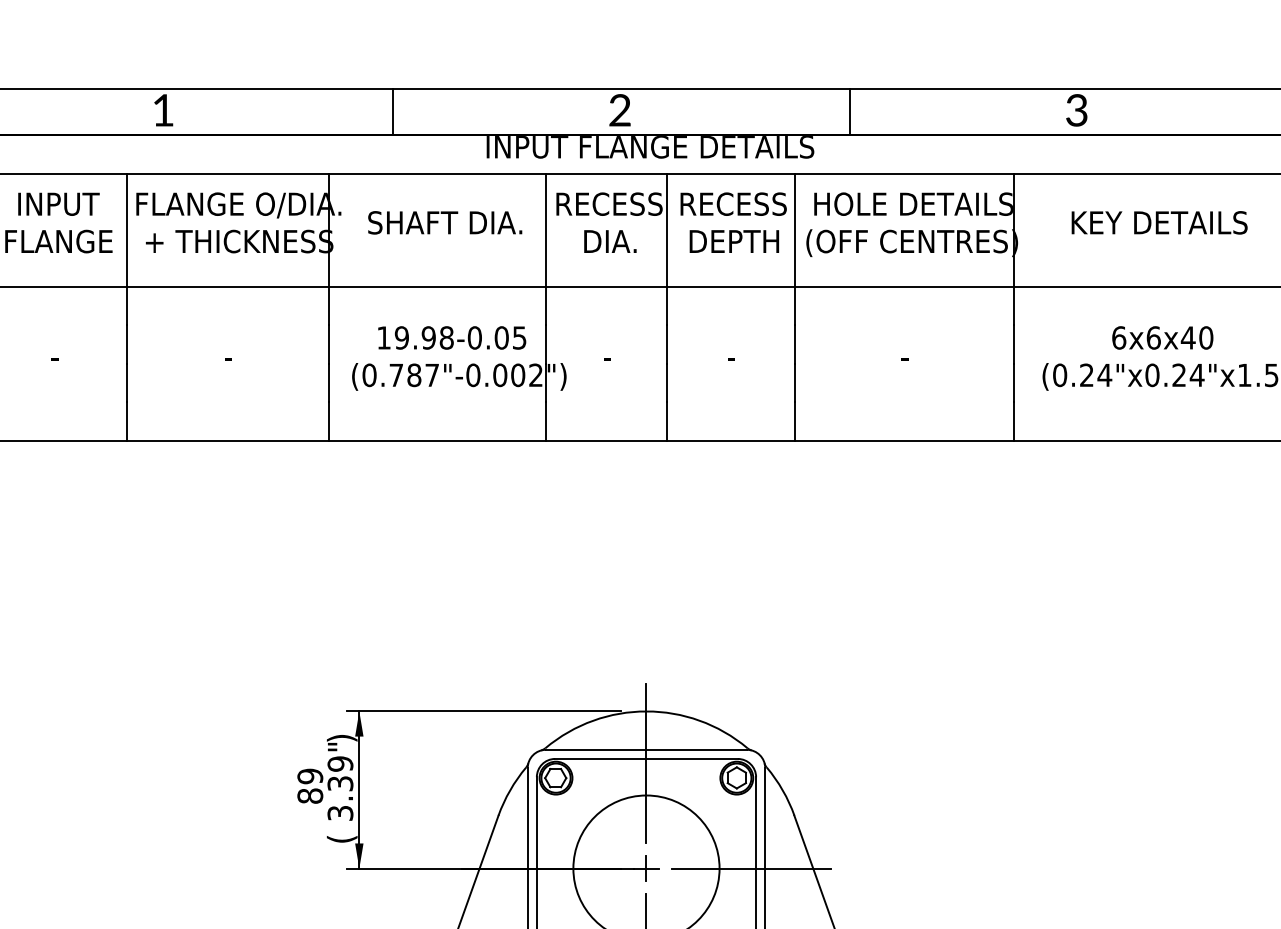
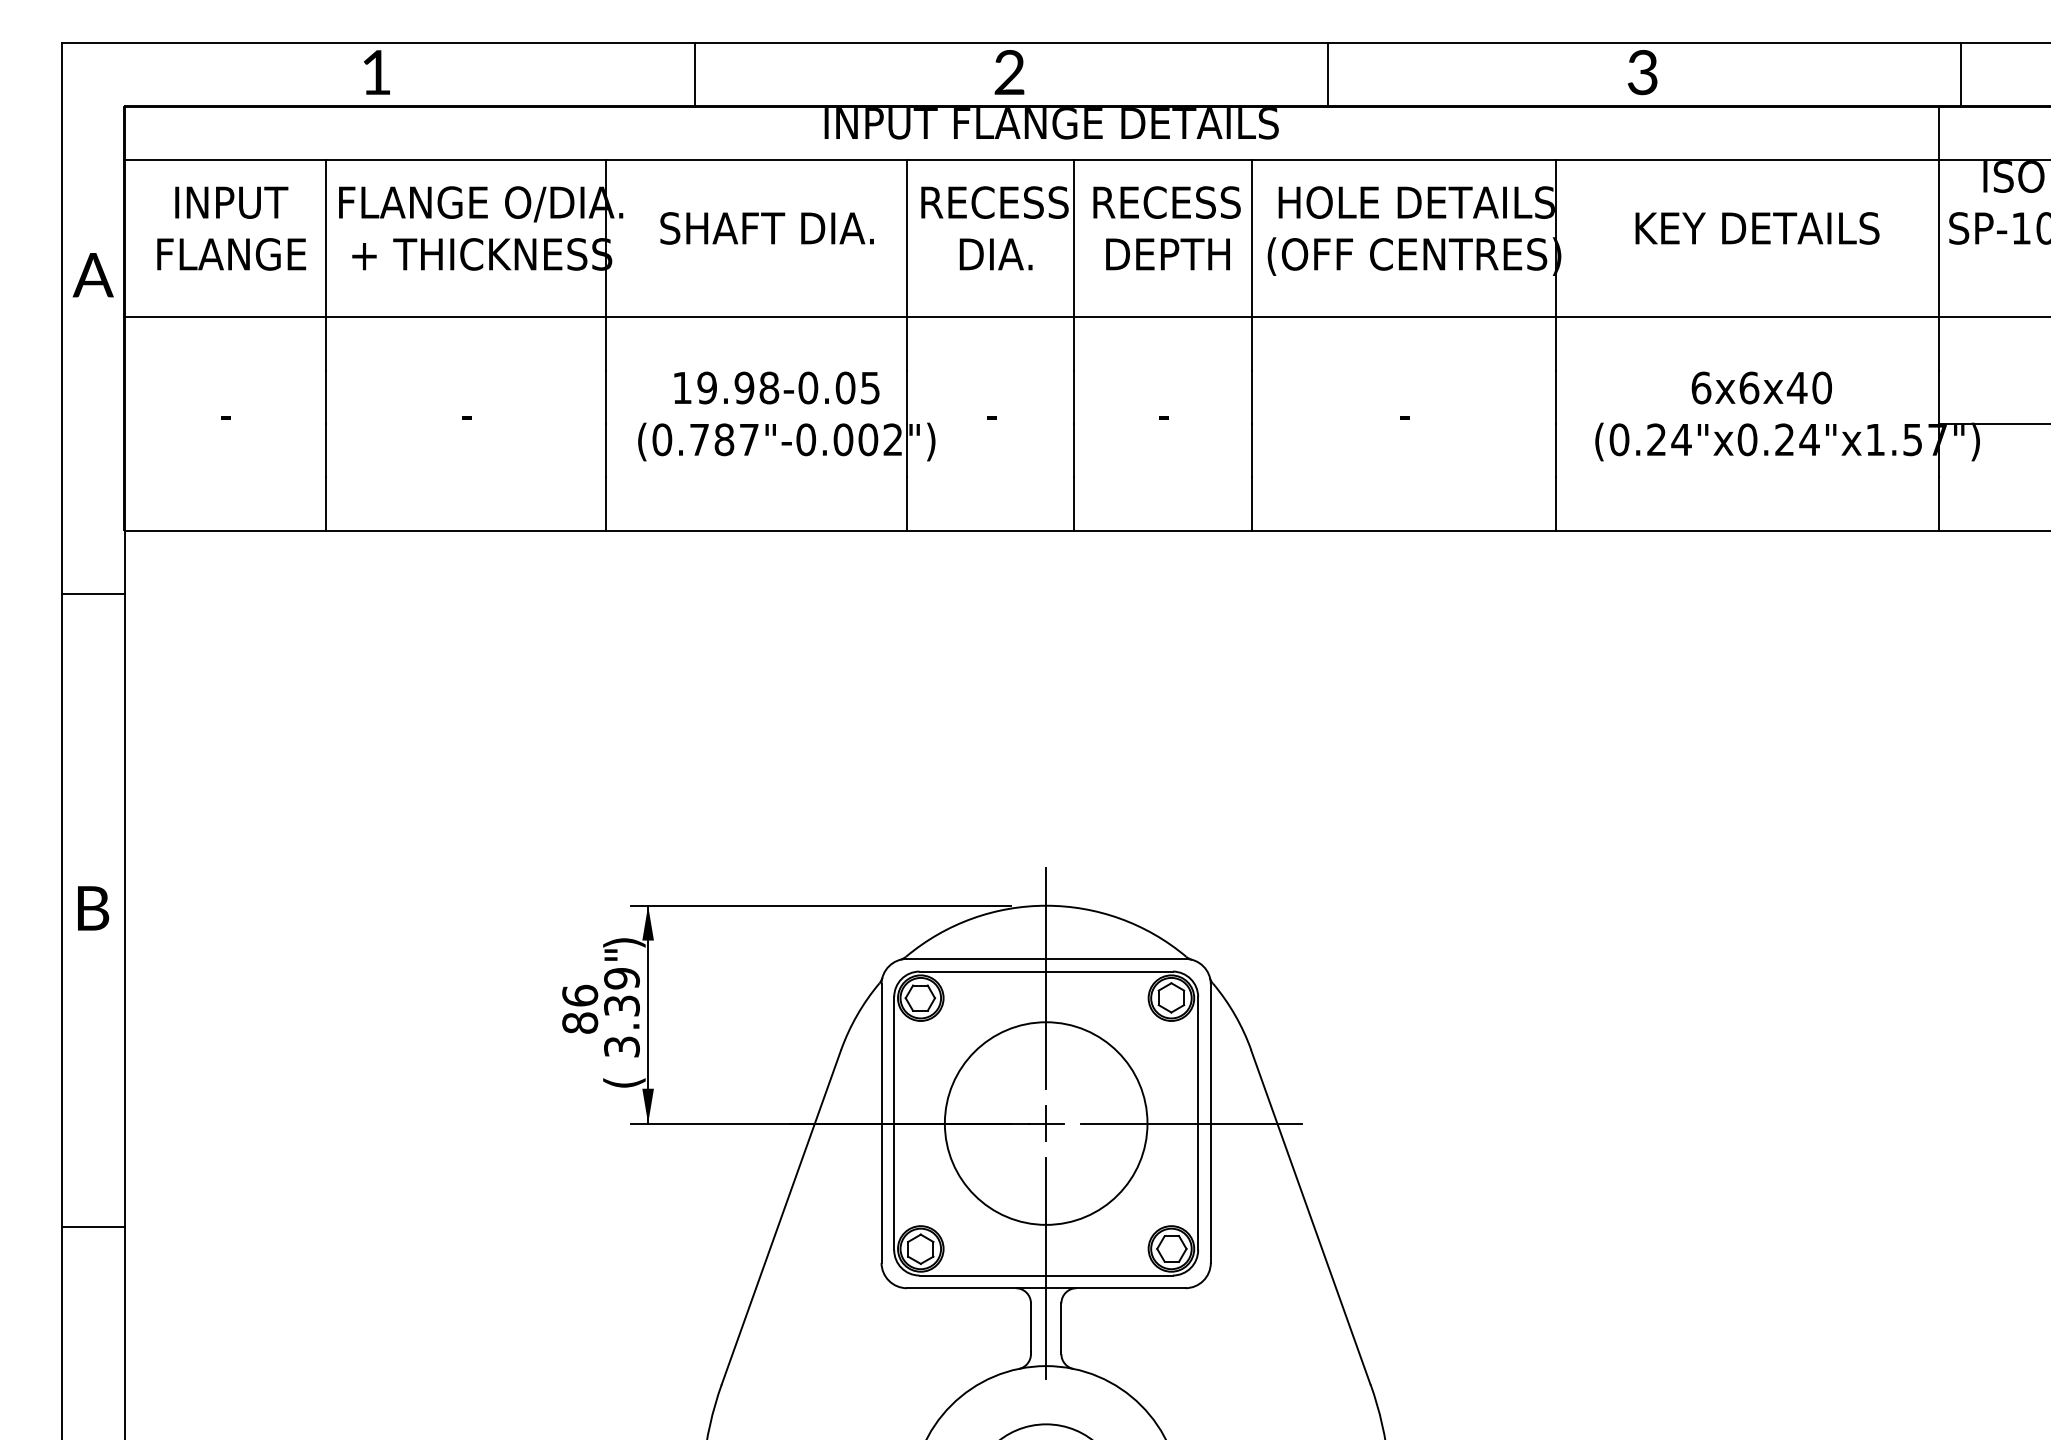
text: (310, 776) -> (580, 995), 89 -> 86

